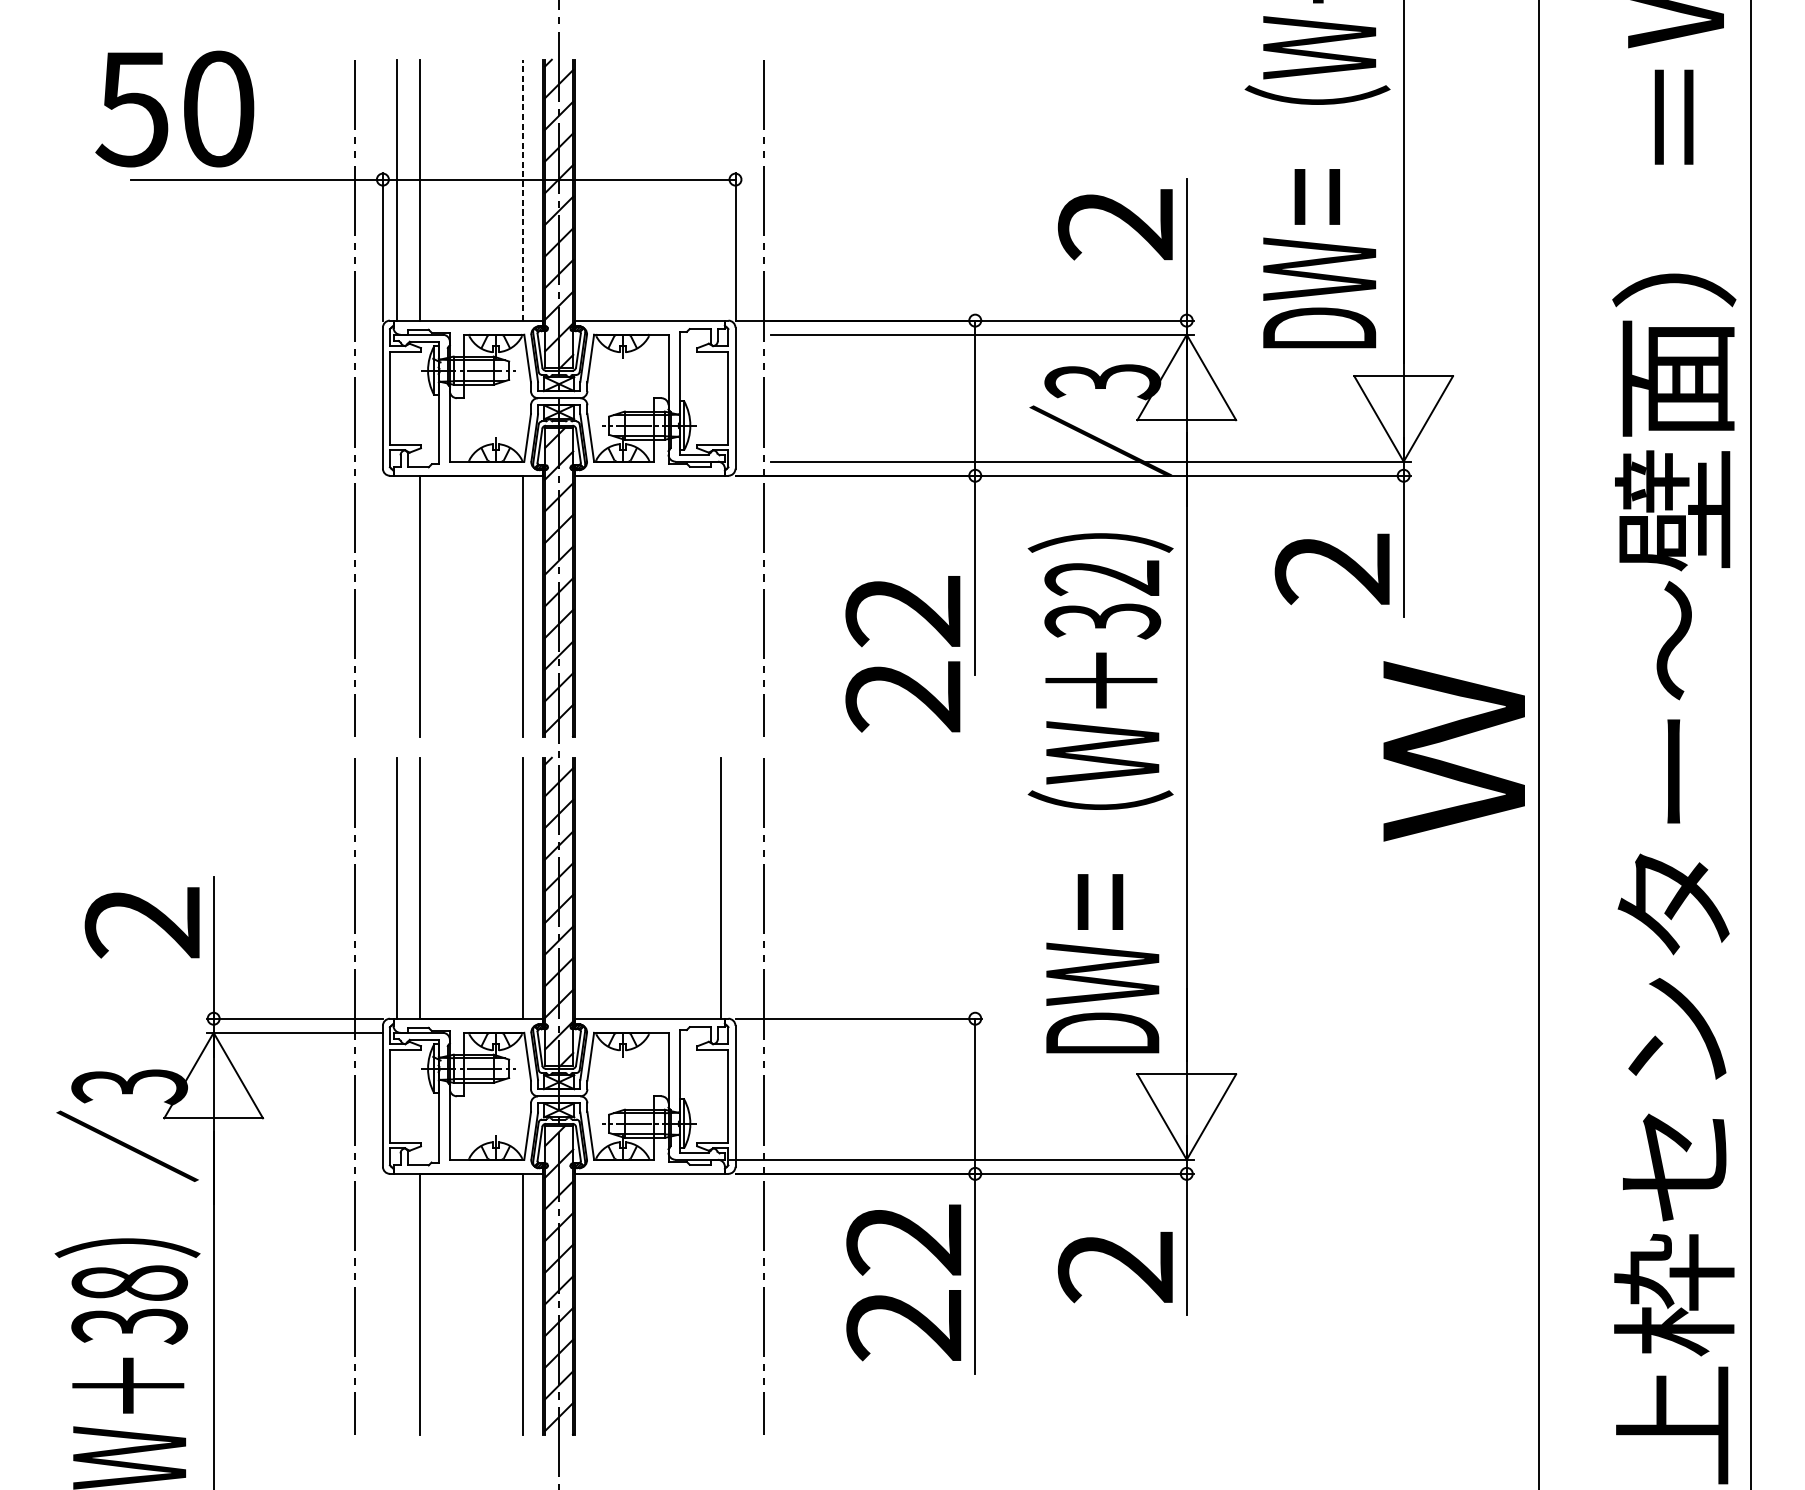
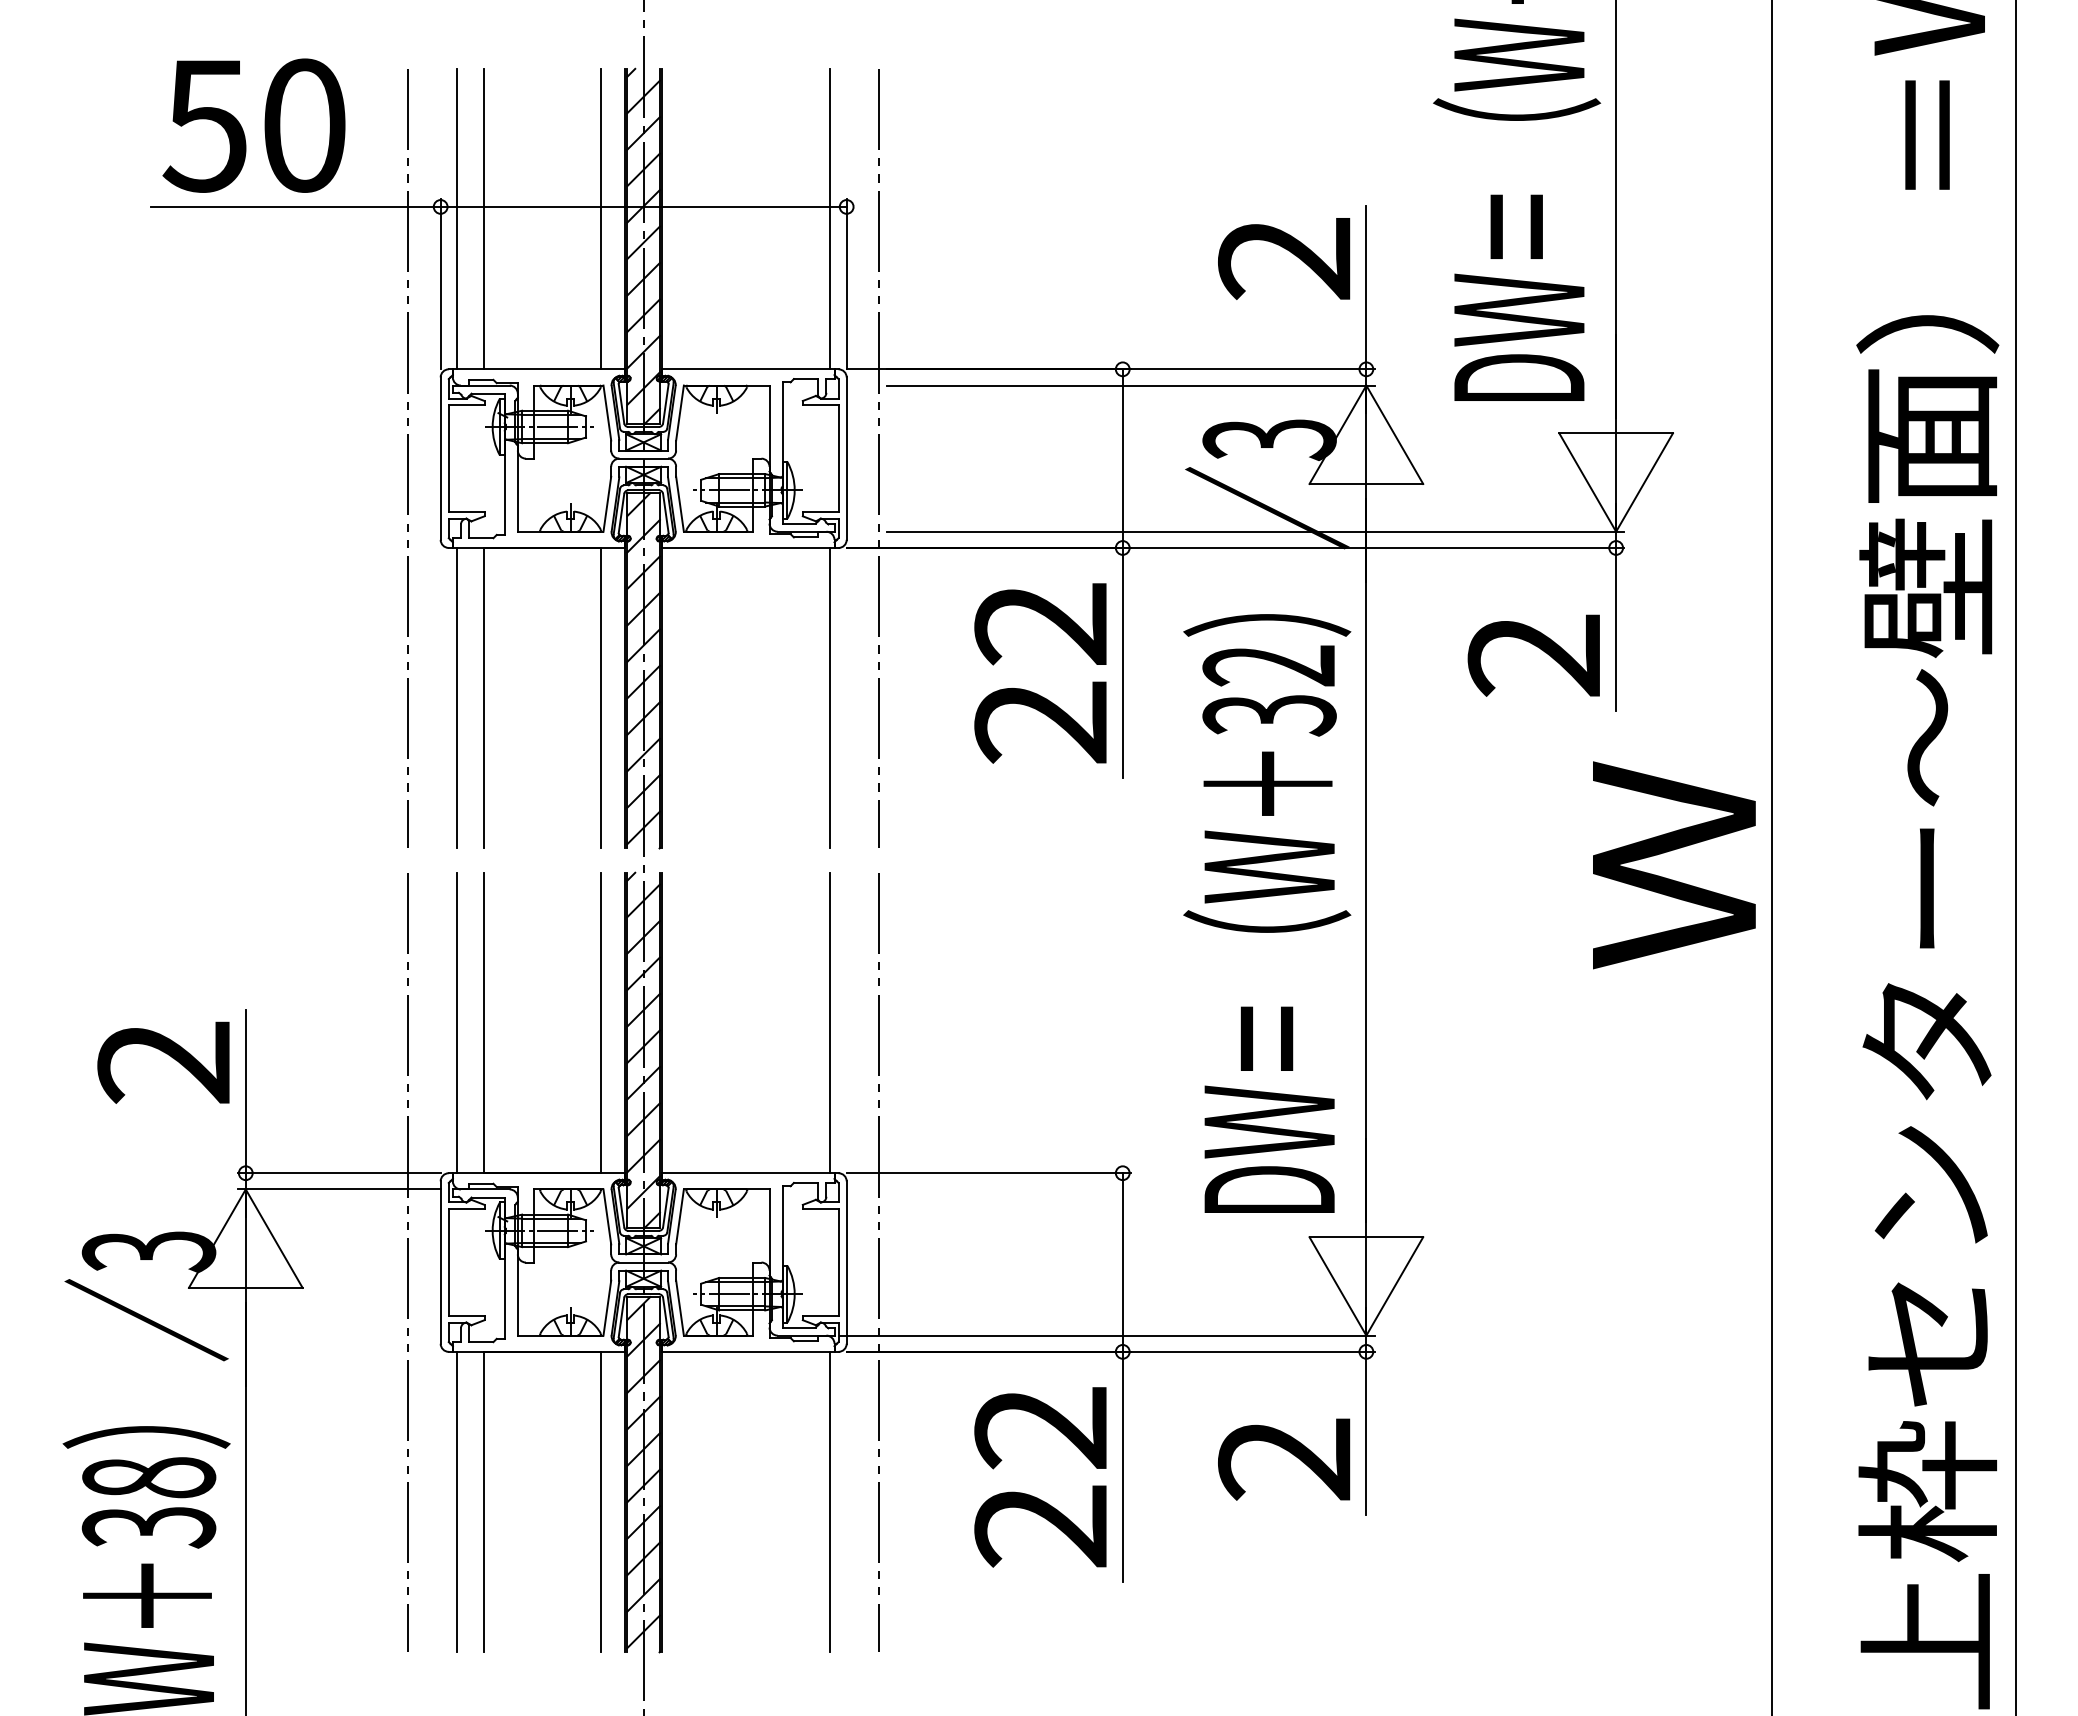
text: (174, 108) -> (253, 125), moved
line: (522, 189) -> (601, 218), dashed -> solid
line: (721, 189) -> (830, 218), added
line: (396, 605) -> (456, 697), added
line: (721, 605) -> (830, 697), added
text: (902, 654) -> (1040, 673), moved
line: (396, 1303) -> (456, 1501), added
line: (721, 1303) -> (830, 1501), added

